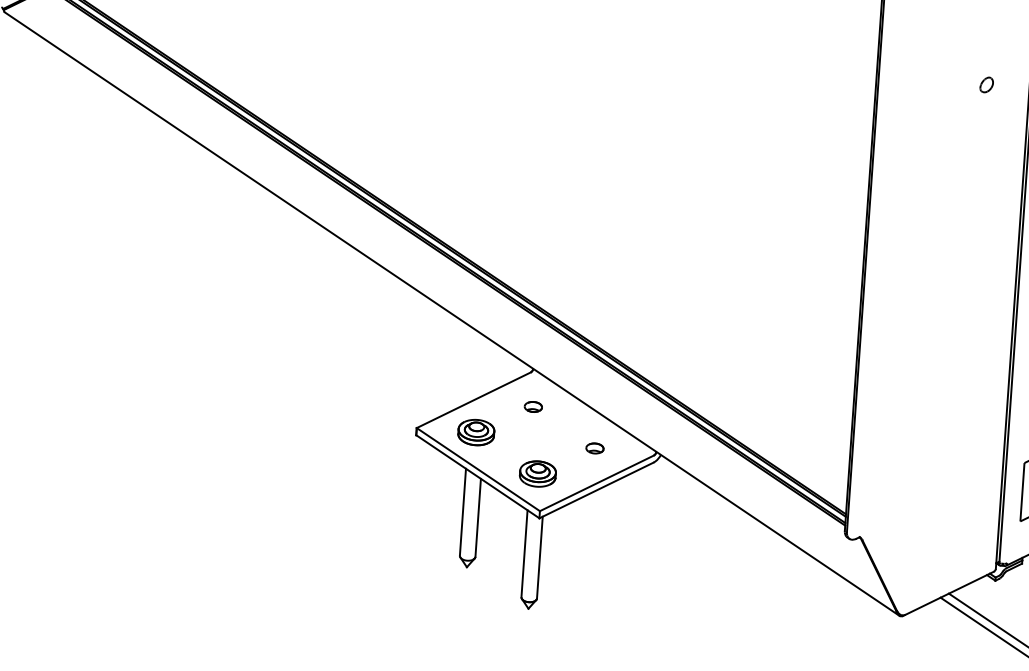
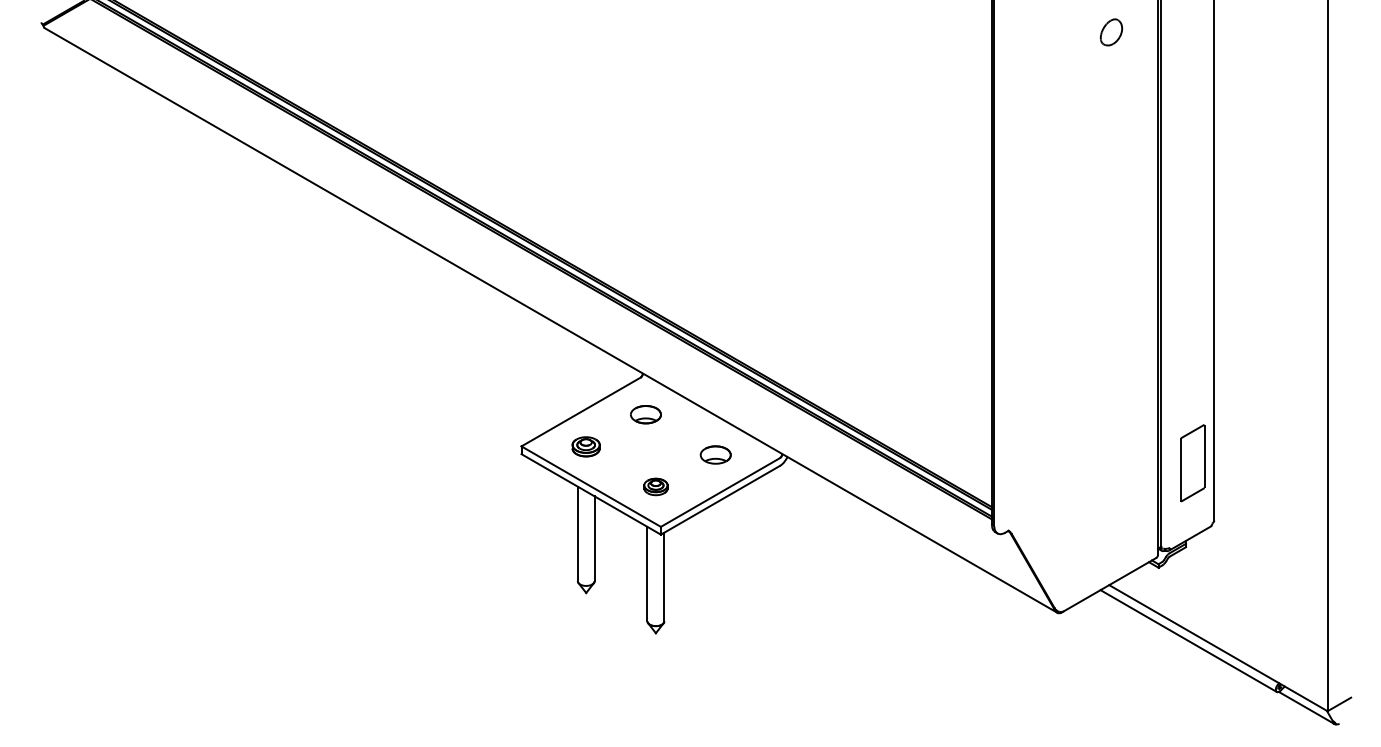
part: (986, 84) -> (1111, 32), size x1.6
part: (532, 406) -> (645, 414), size x1.6
part: (475, 432) -> (585, 446), size x0.7
part: (594, 448) -> (715, 454), size x1.6
part: (537, 473) -> (655, 486), size x0.6

